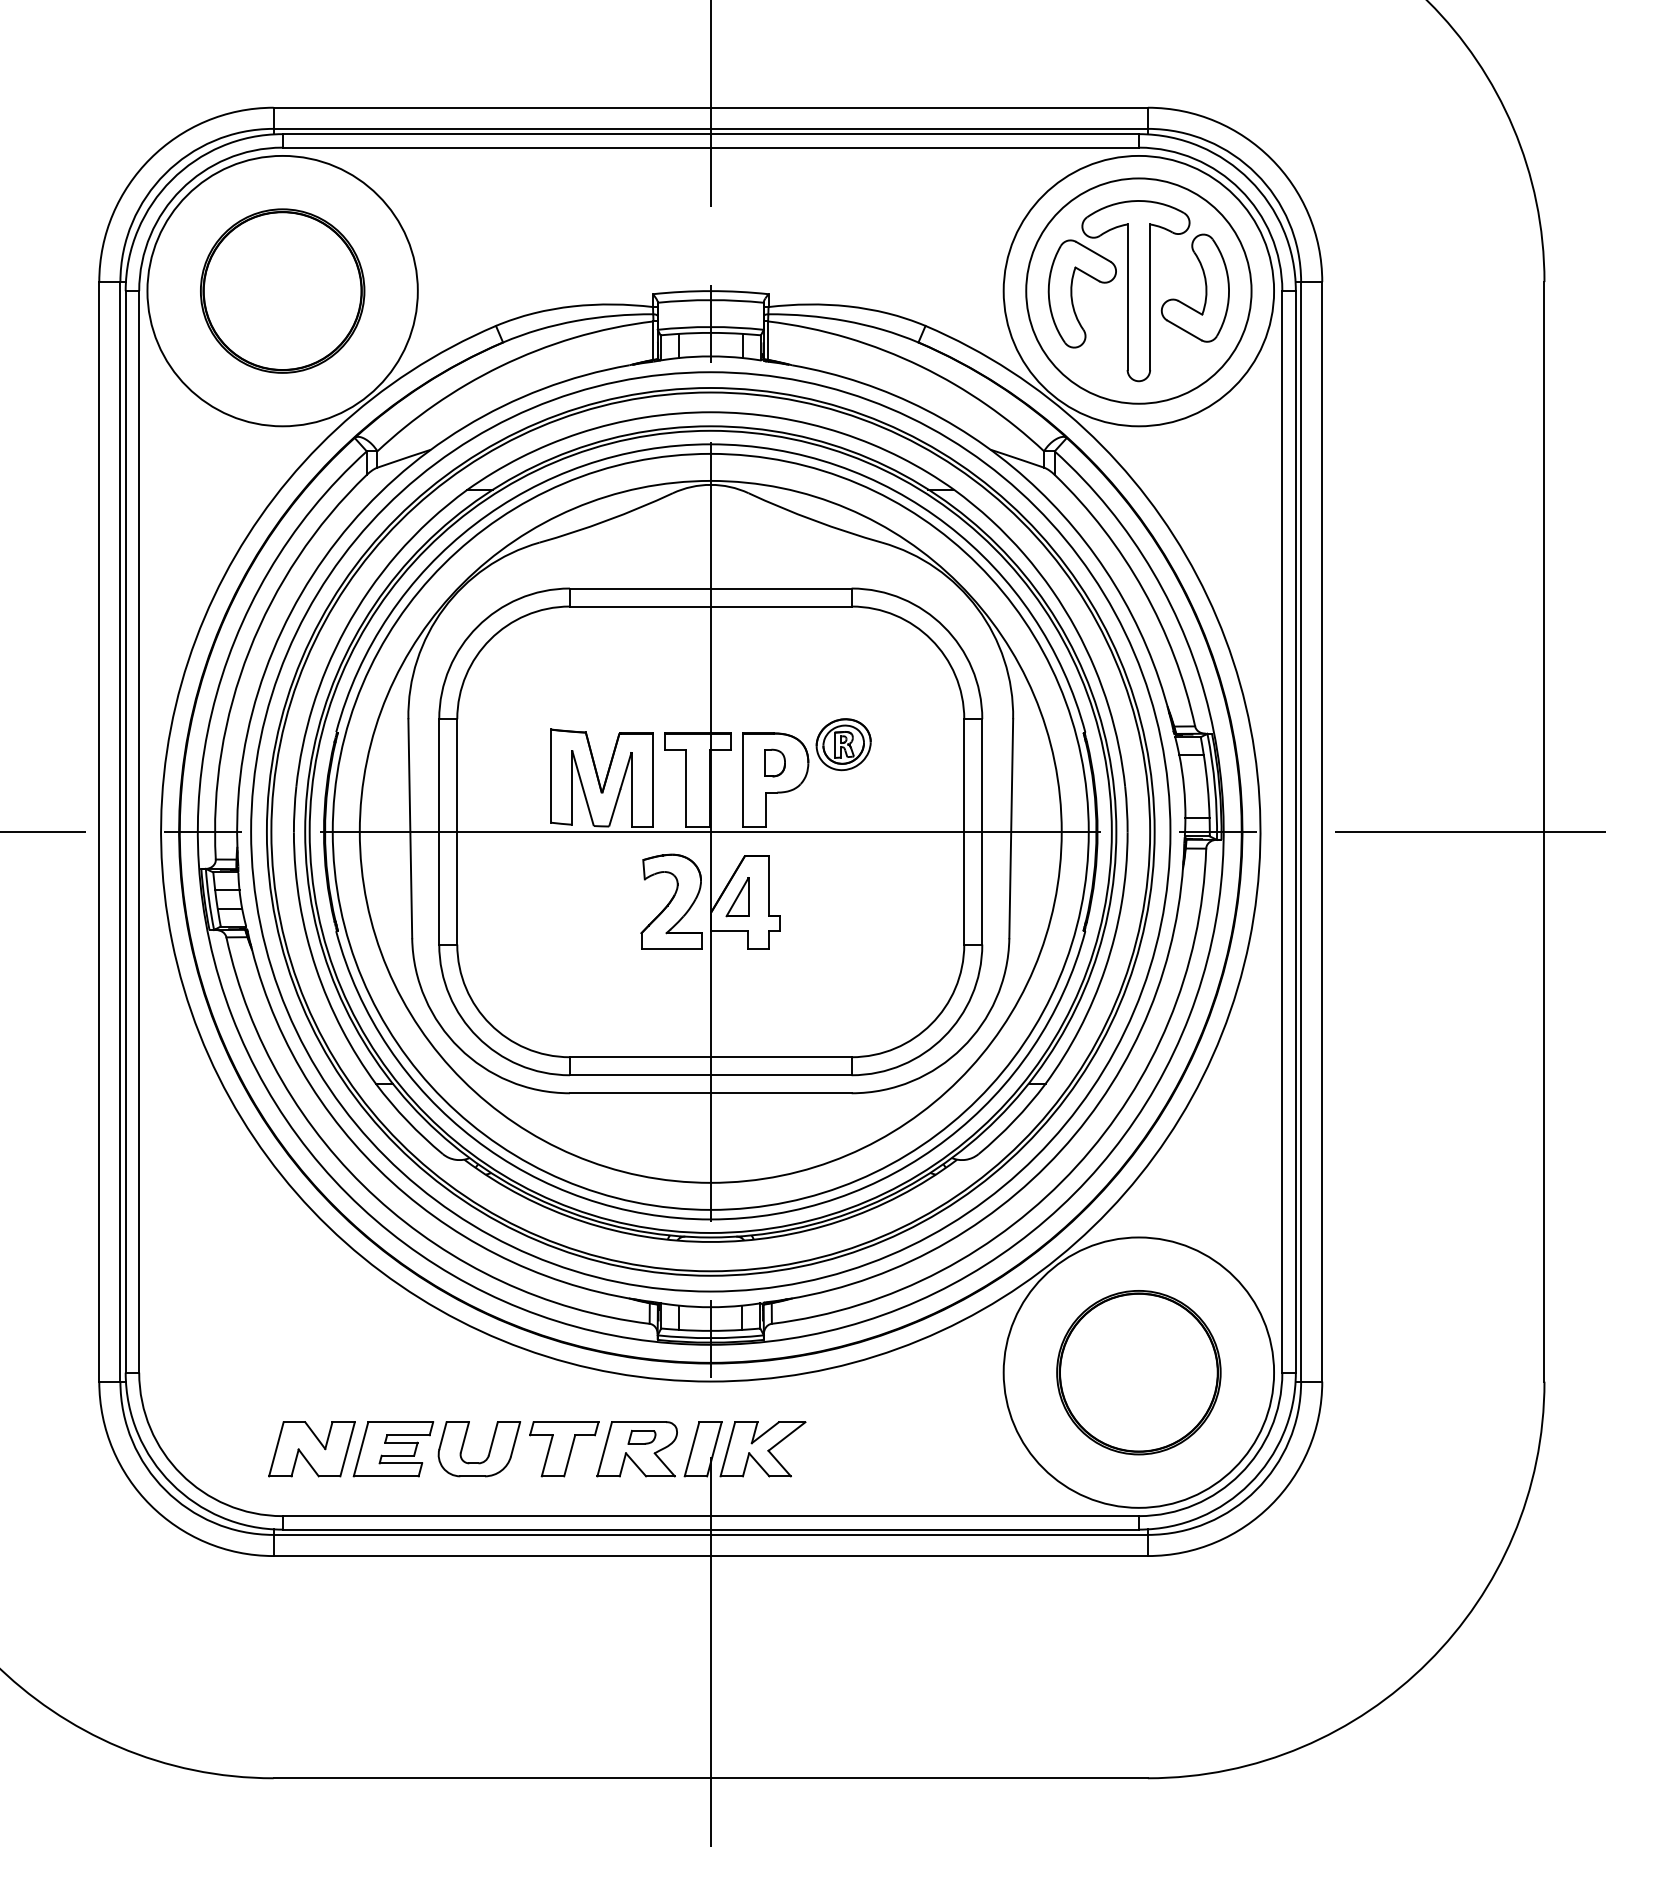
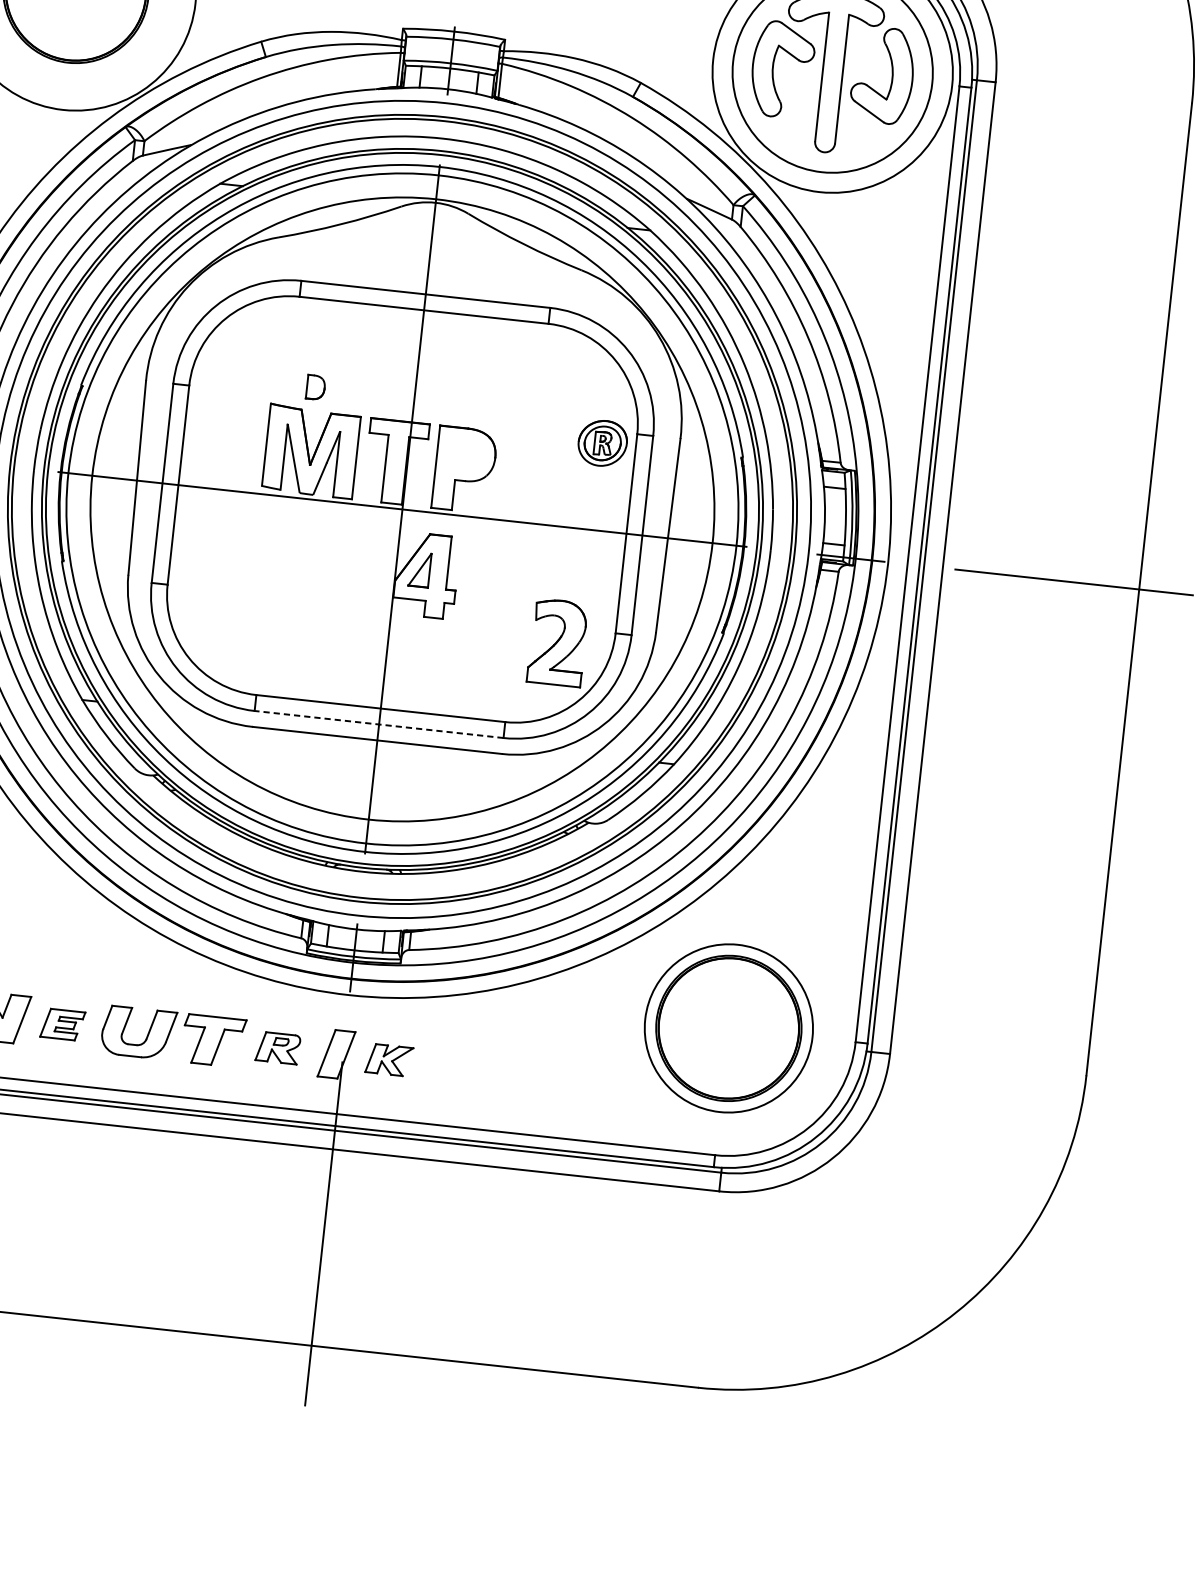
part: (843, 744) -> (602, 443), moved
part: (774, 762) -> (315, 386), moved
part: (671, 901) -> (557, 642), moved
line: (710, 1075) -> (378, 724), solid -> dashed
circle: (1138, 1372) -> (728, 1028), size x0.7
part: (393, 1449) -> (62, 1024), size x0.6
part: (636, 1449) -> (277, 1048), size x0.6
part: (762, 1449) -> (388, 1060), size x0.6

